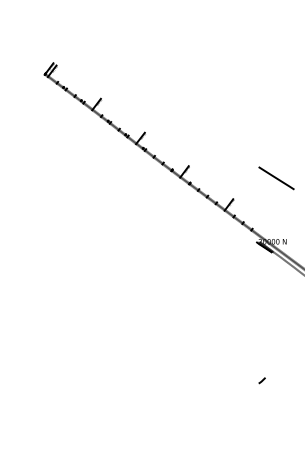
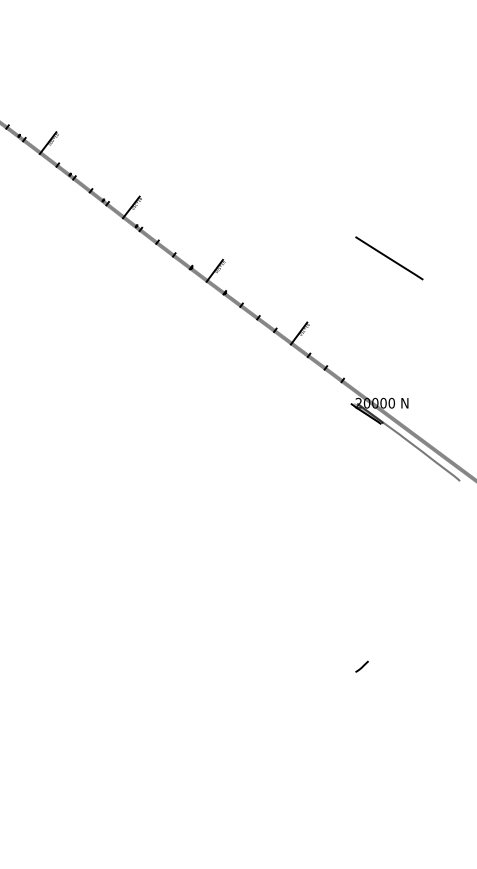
line: (276, 178) -> (389, 258), moved

